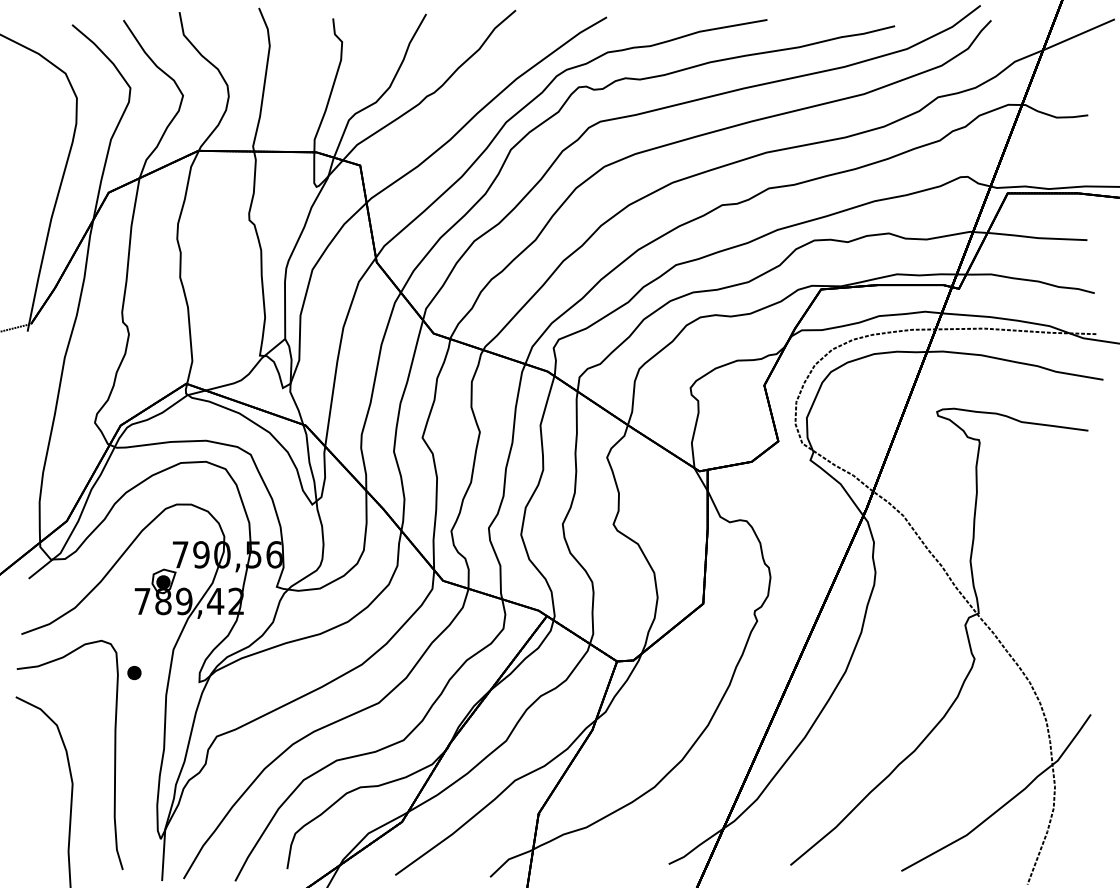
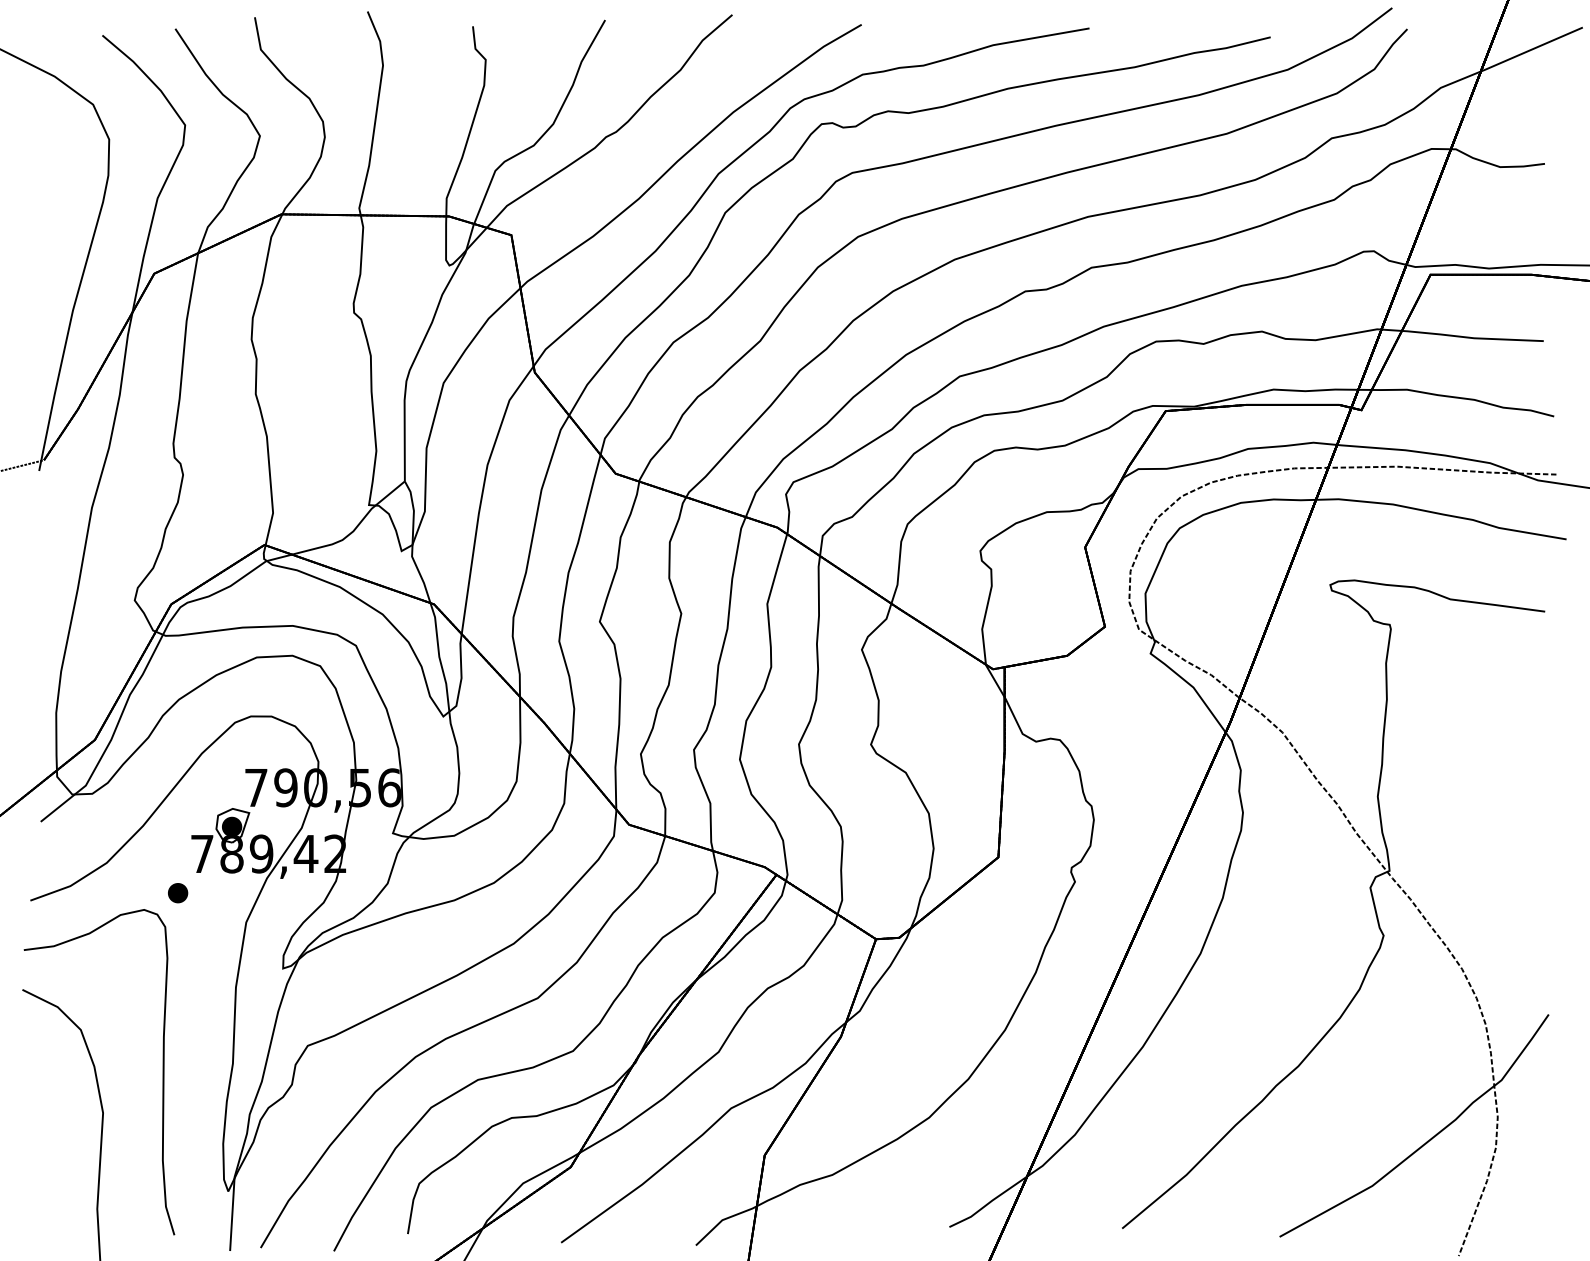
part: (134, 672) -> (178, 892), moved

